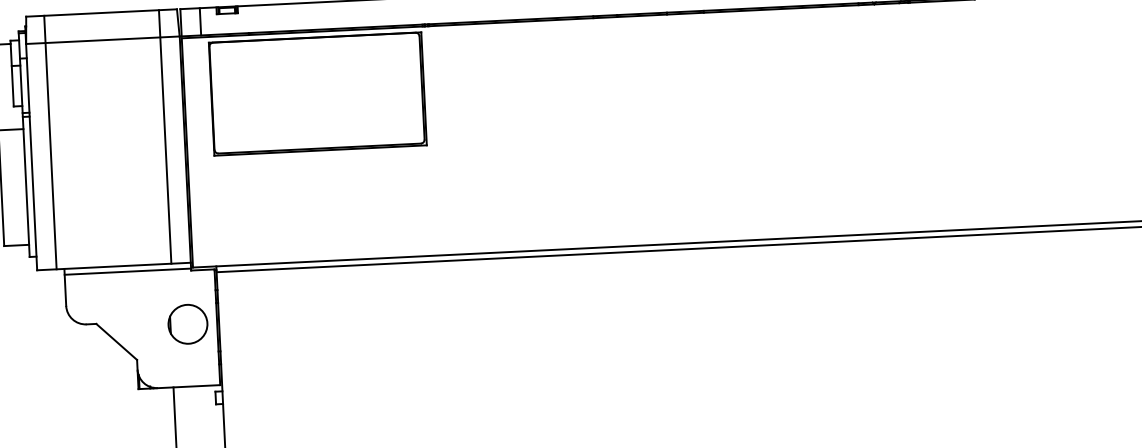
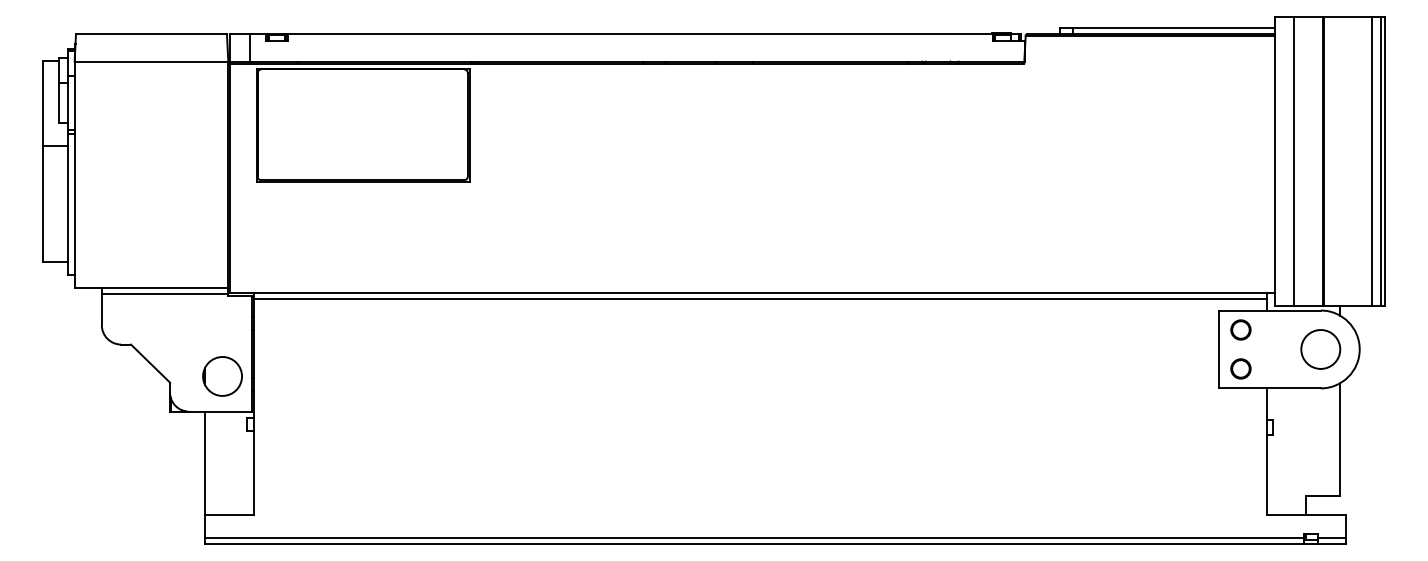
line: (164, 137) -> (208, 161), removed
line: (50, 142) -> (94, 161), removed
circle: (187, 324) -> (222, 376), moved

